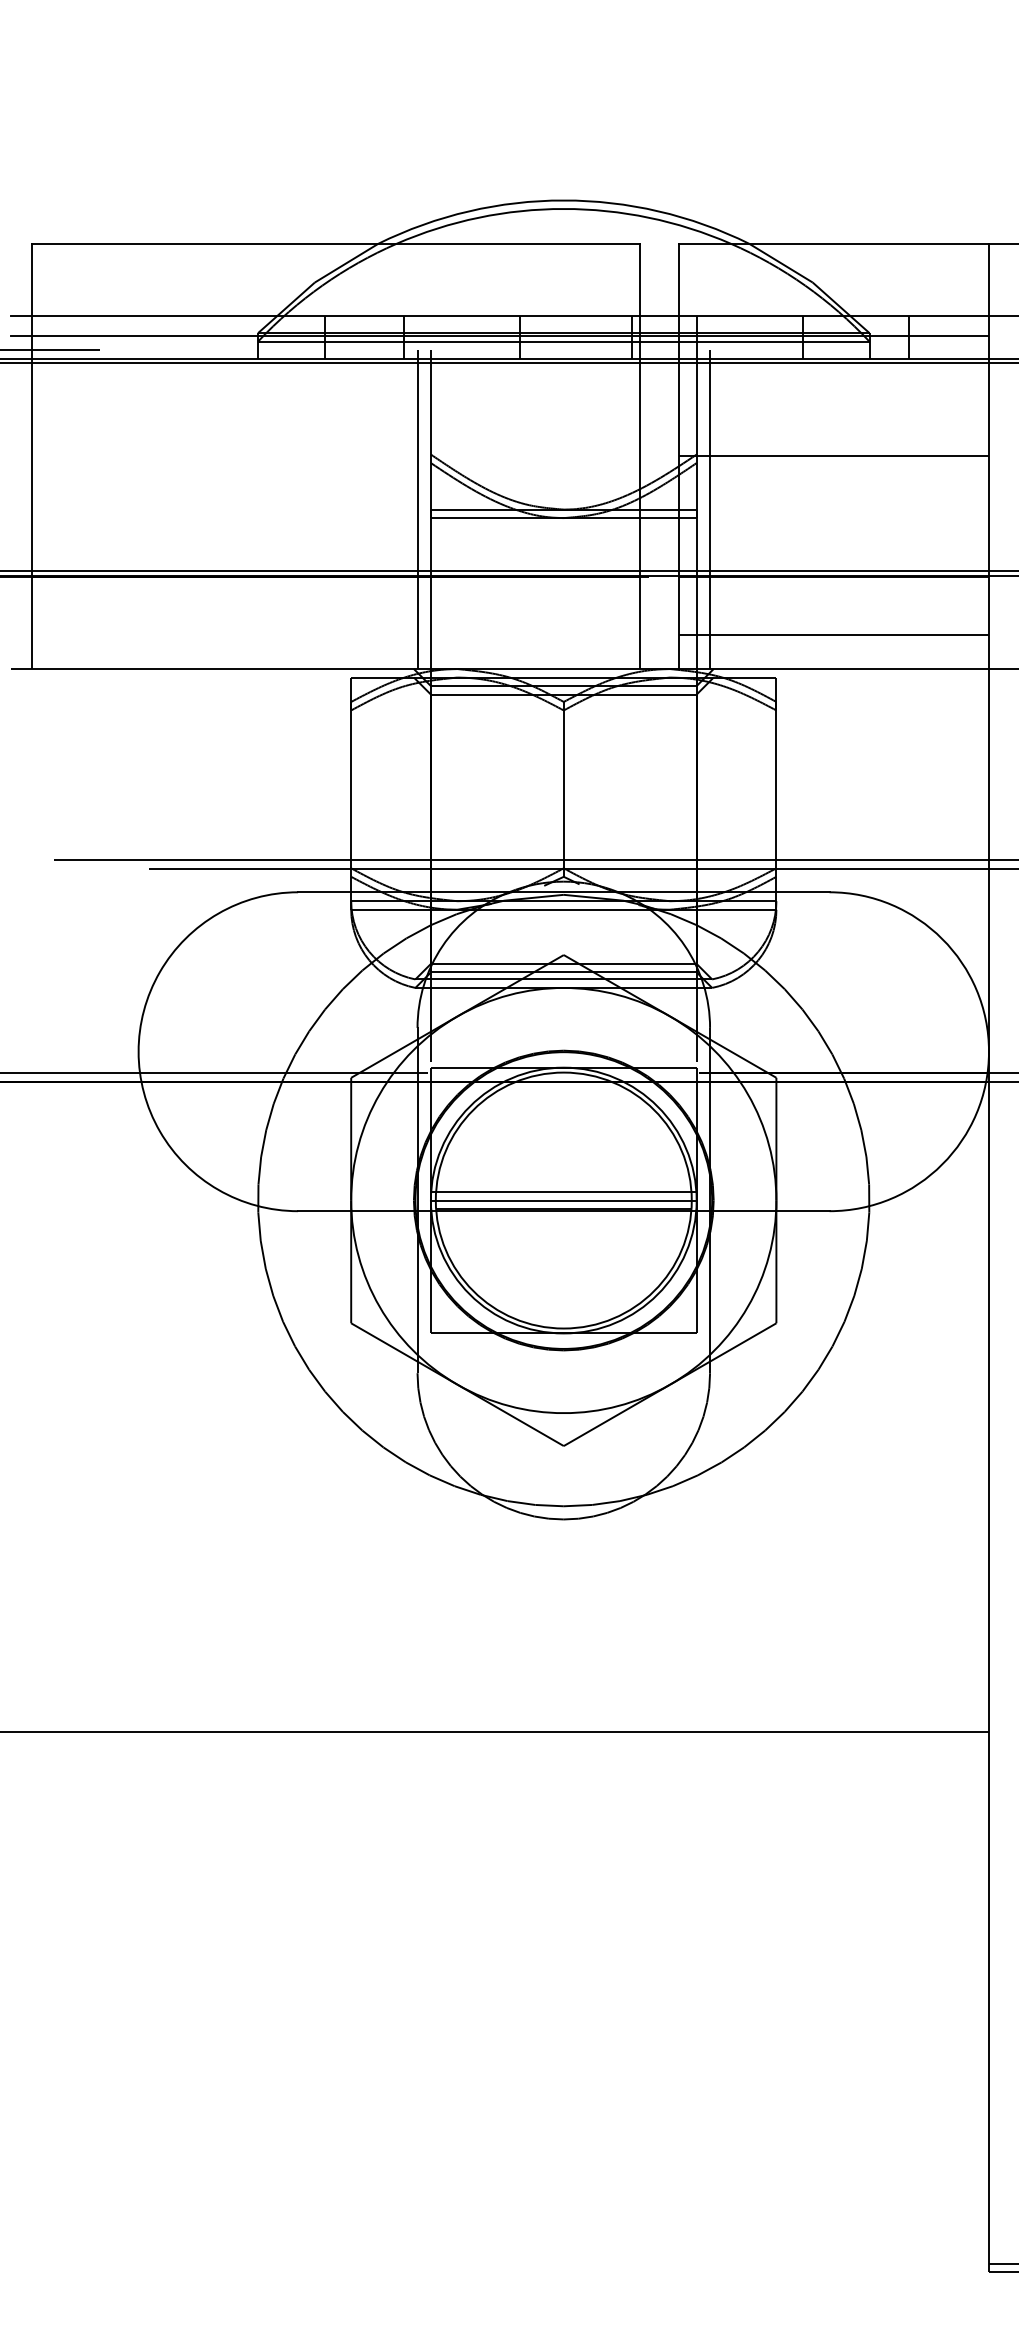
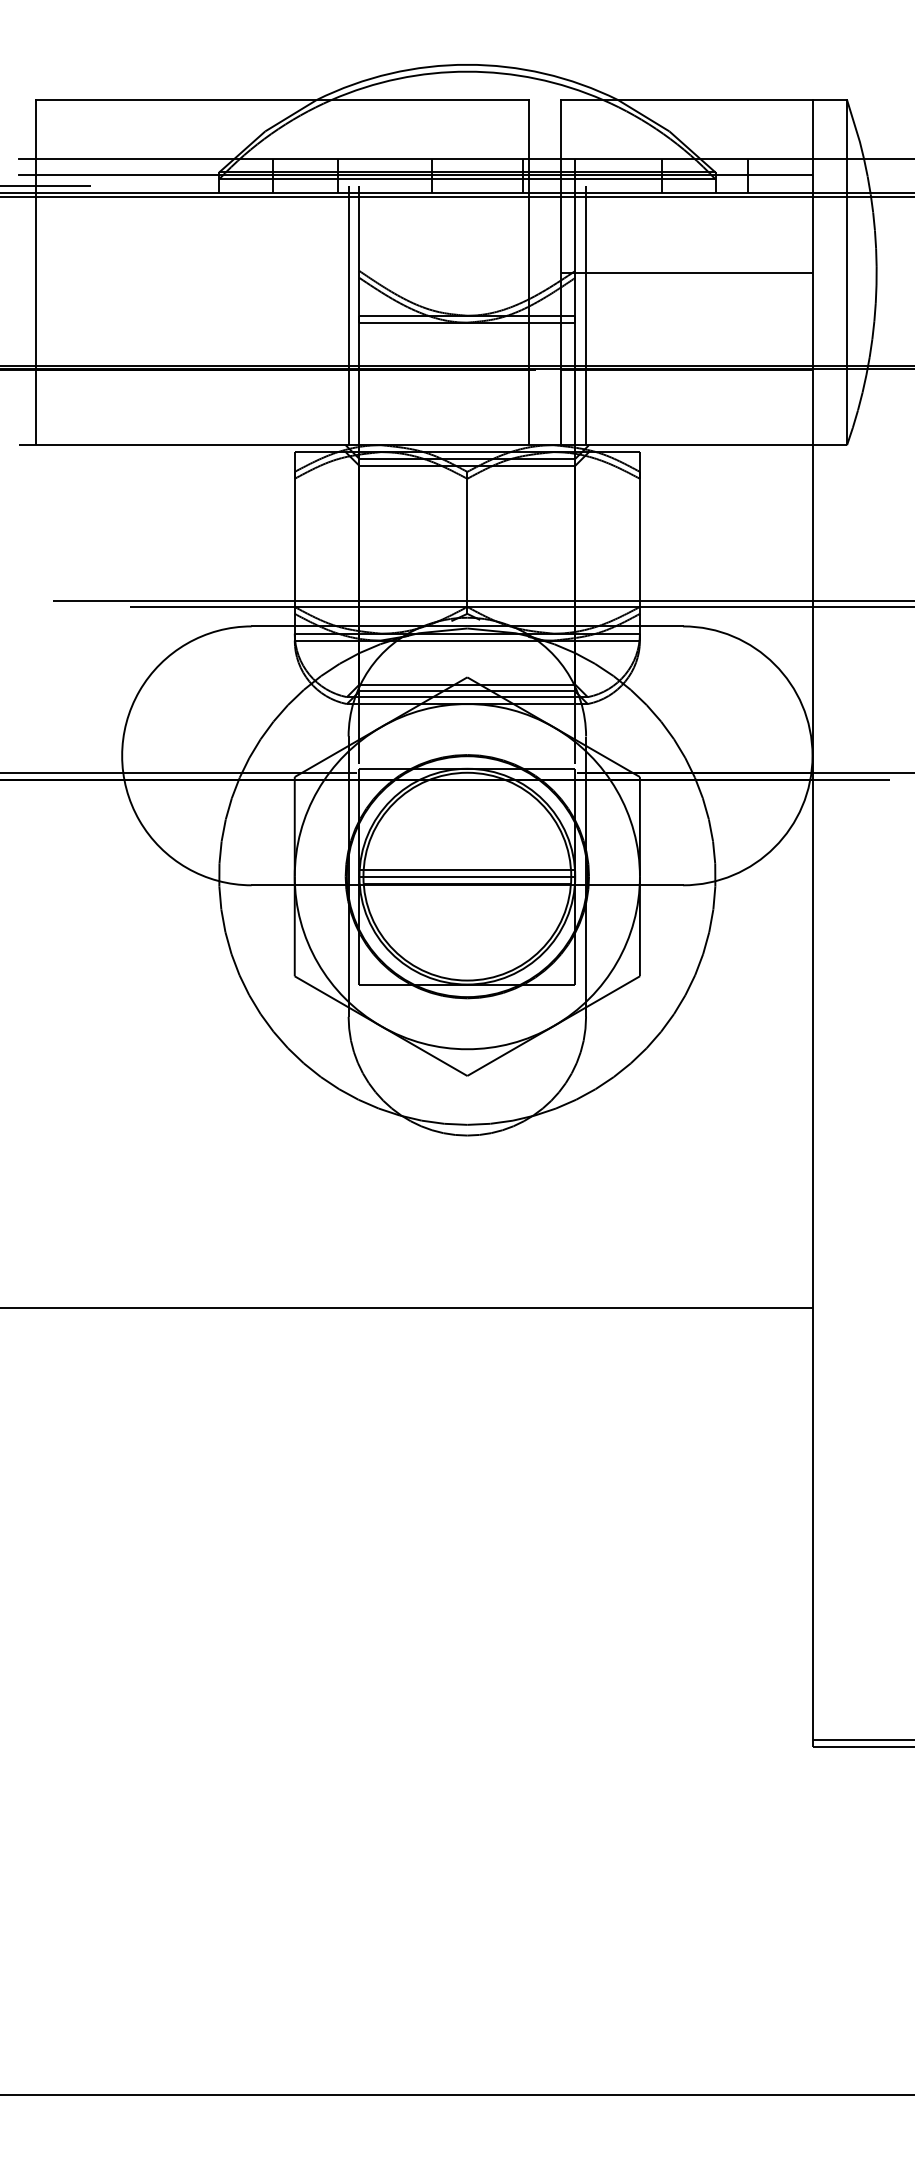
line: (833, 634) -> (686, 417), removed

